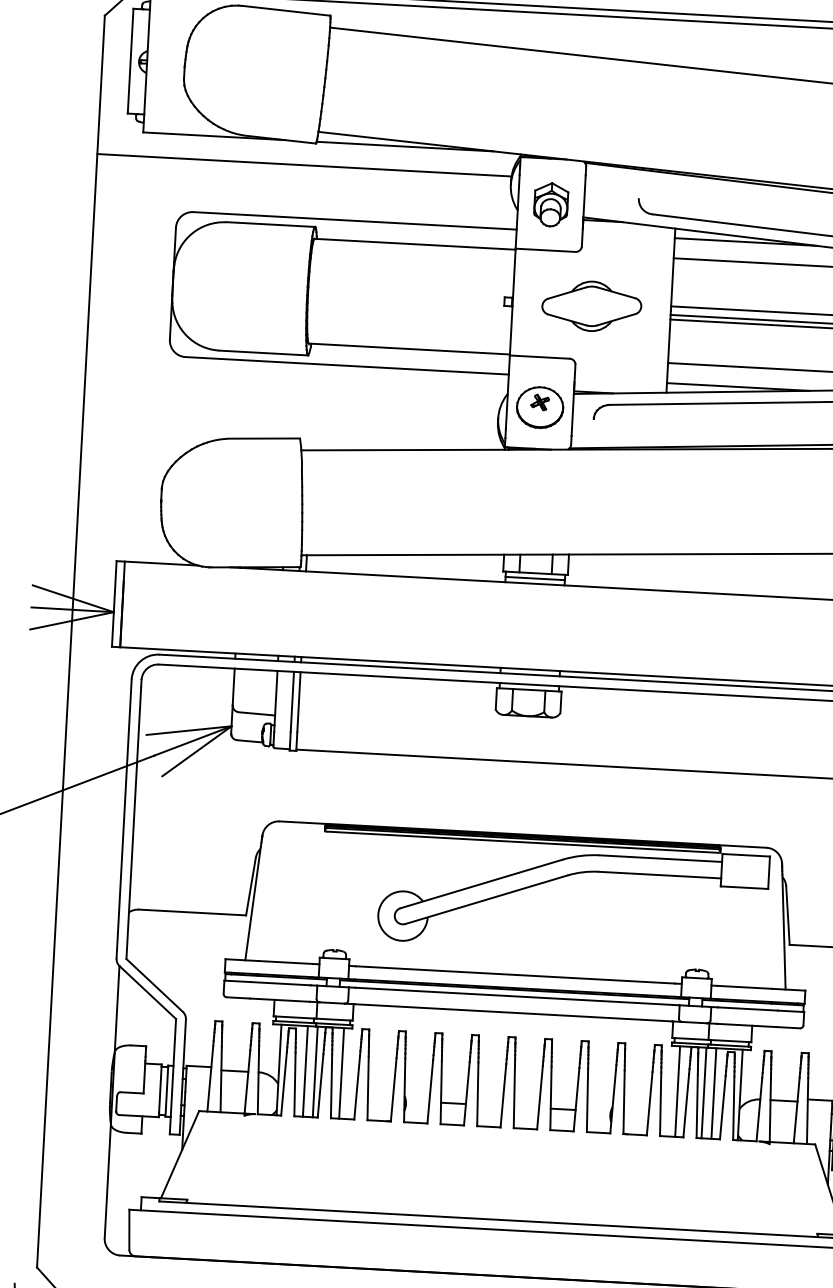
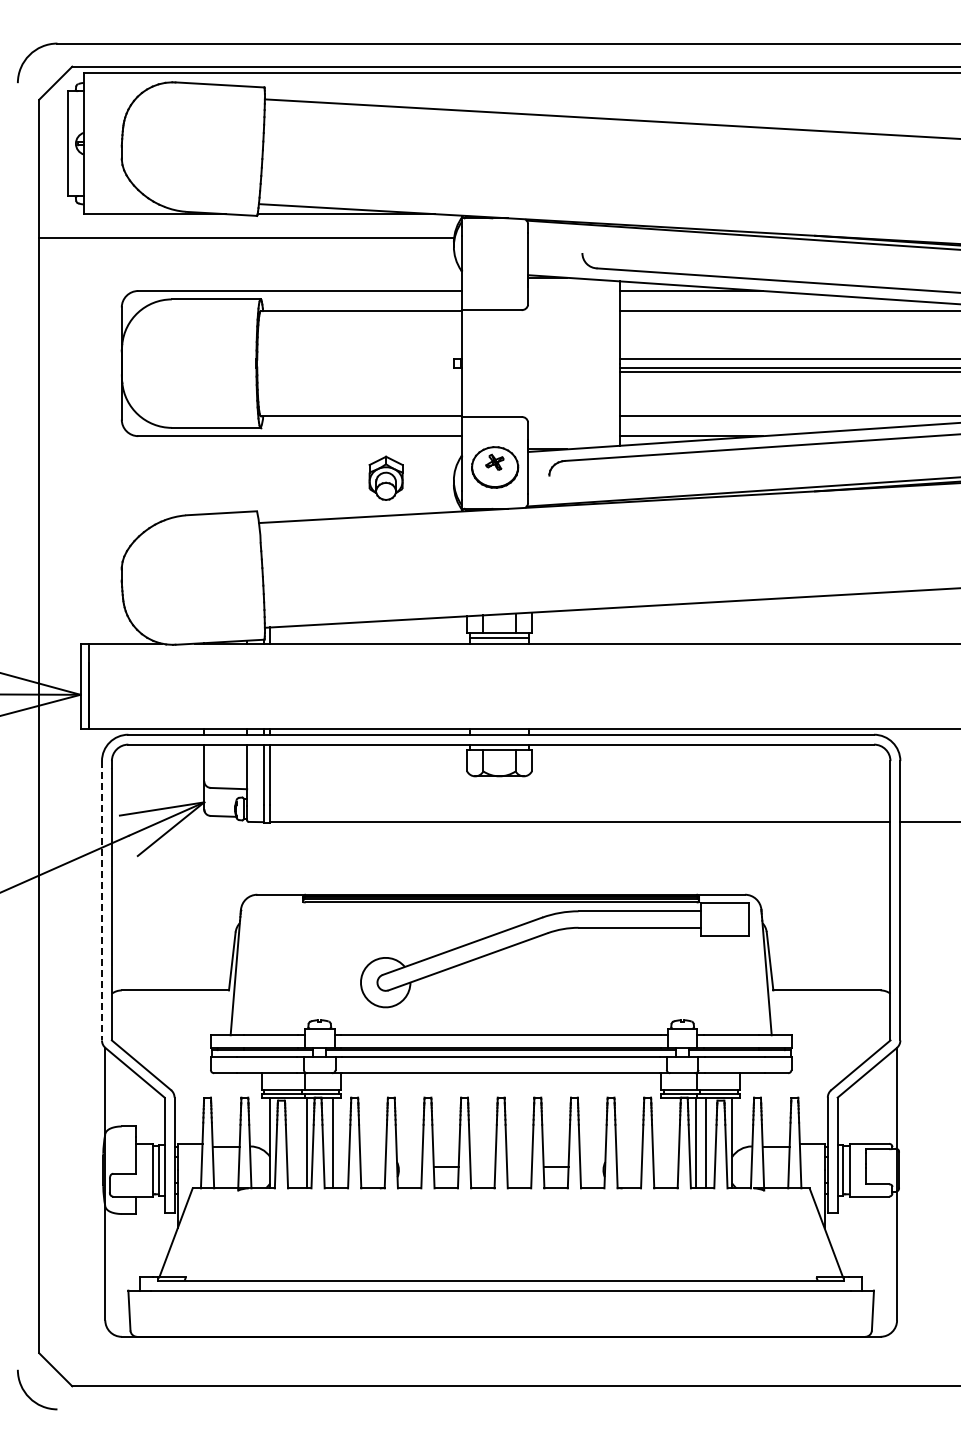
part: (550, 203) -> (385, 477), moved
part: (592, 306) -> (541, 363), removed
line: (123, 818) -> (101, 900), solid -> dashed
line: (305, 1070) -> (296, 1142), removed
line: (677, 1091) -> (669, 1142), removed

